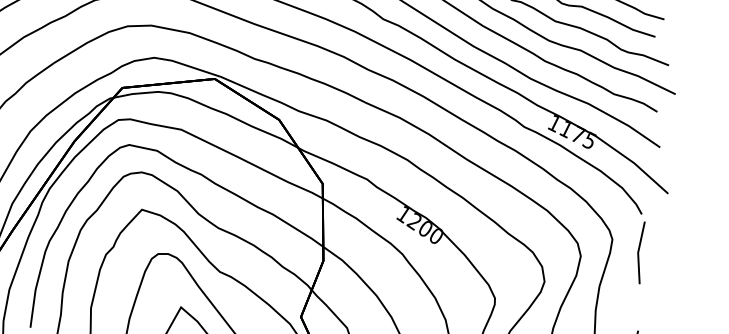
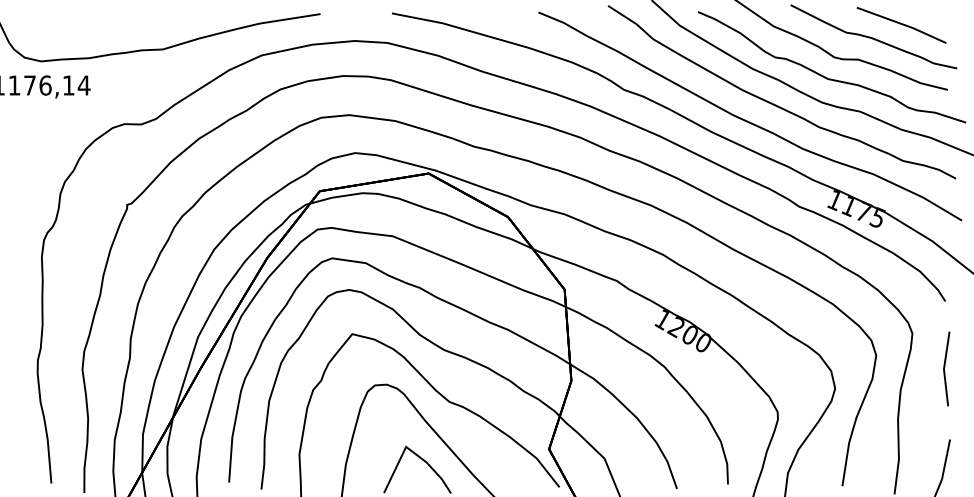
line: (639, 251) -> (945, 367), moved

